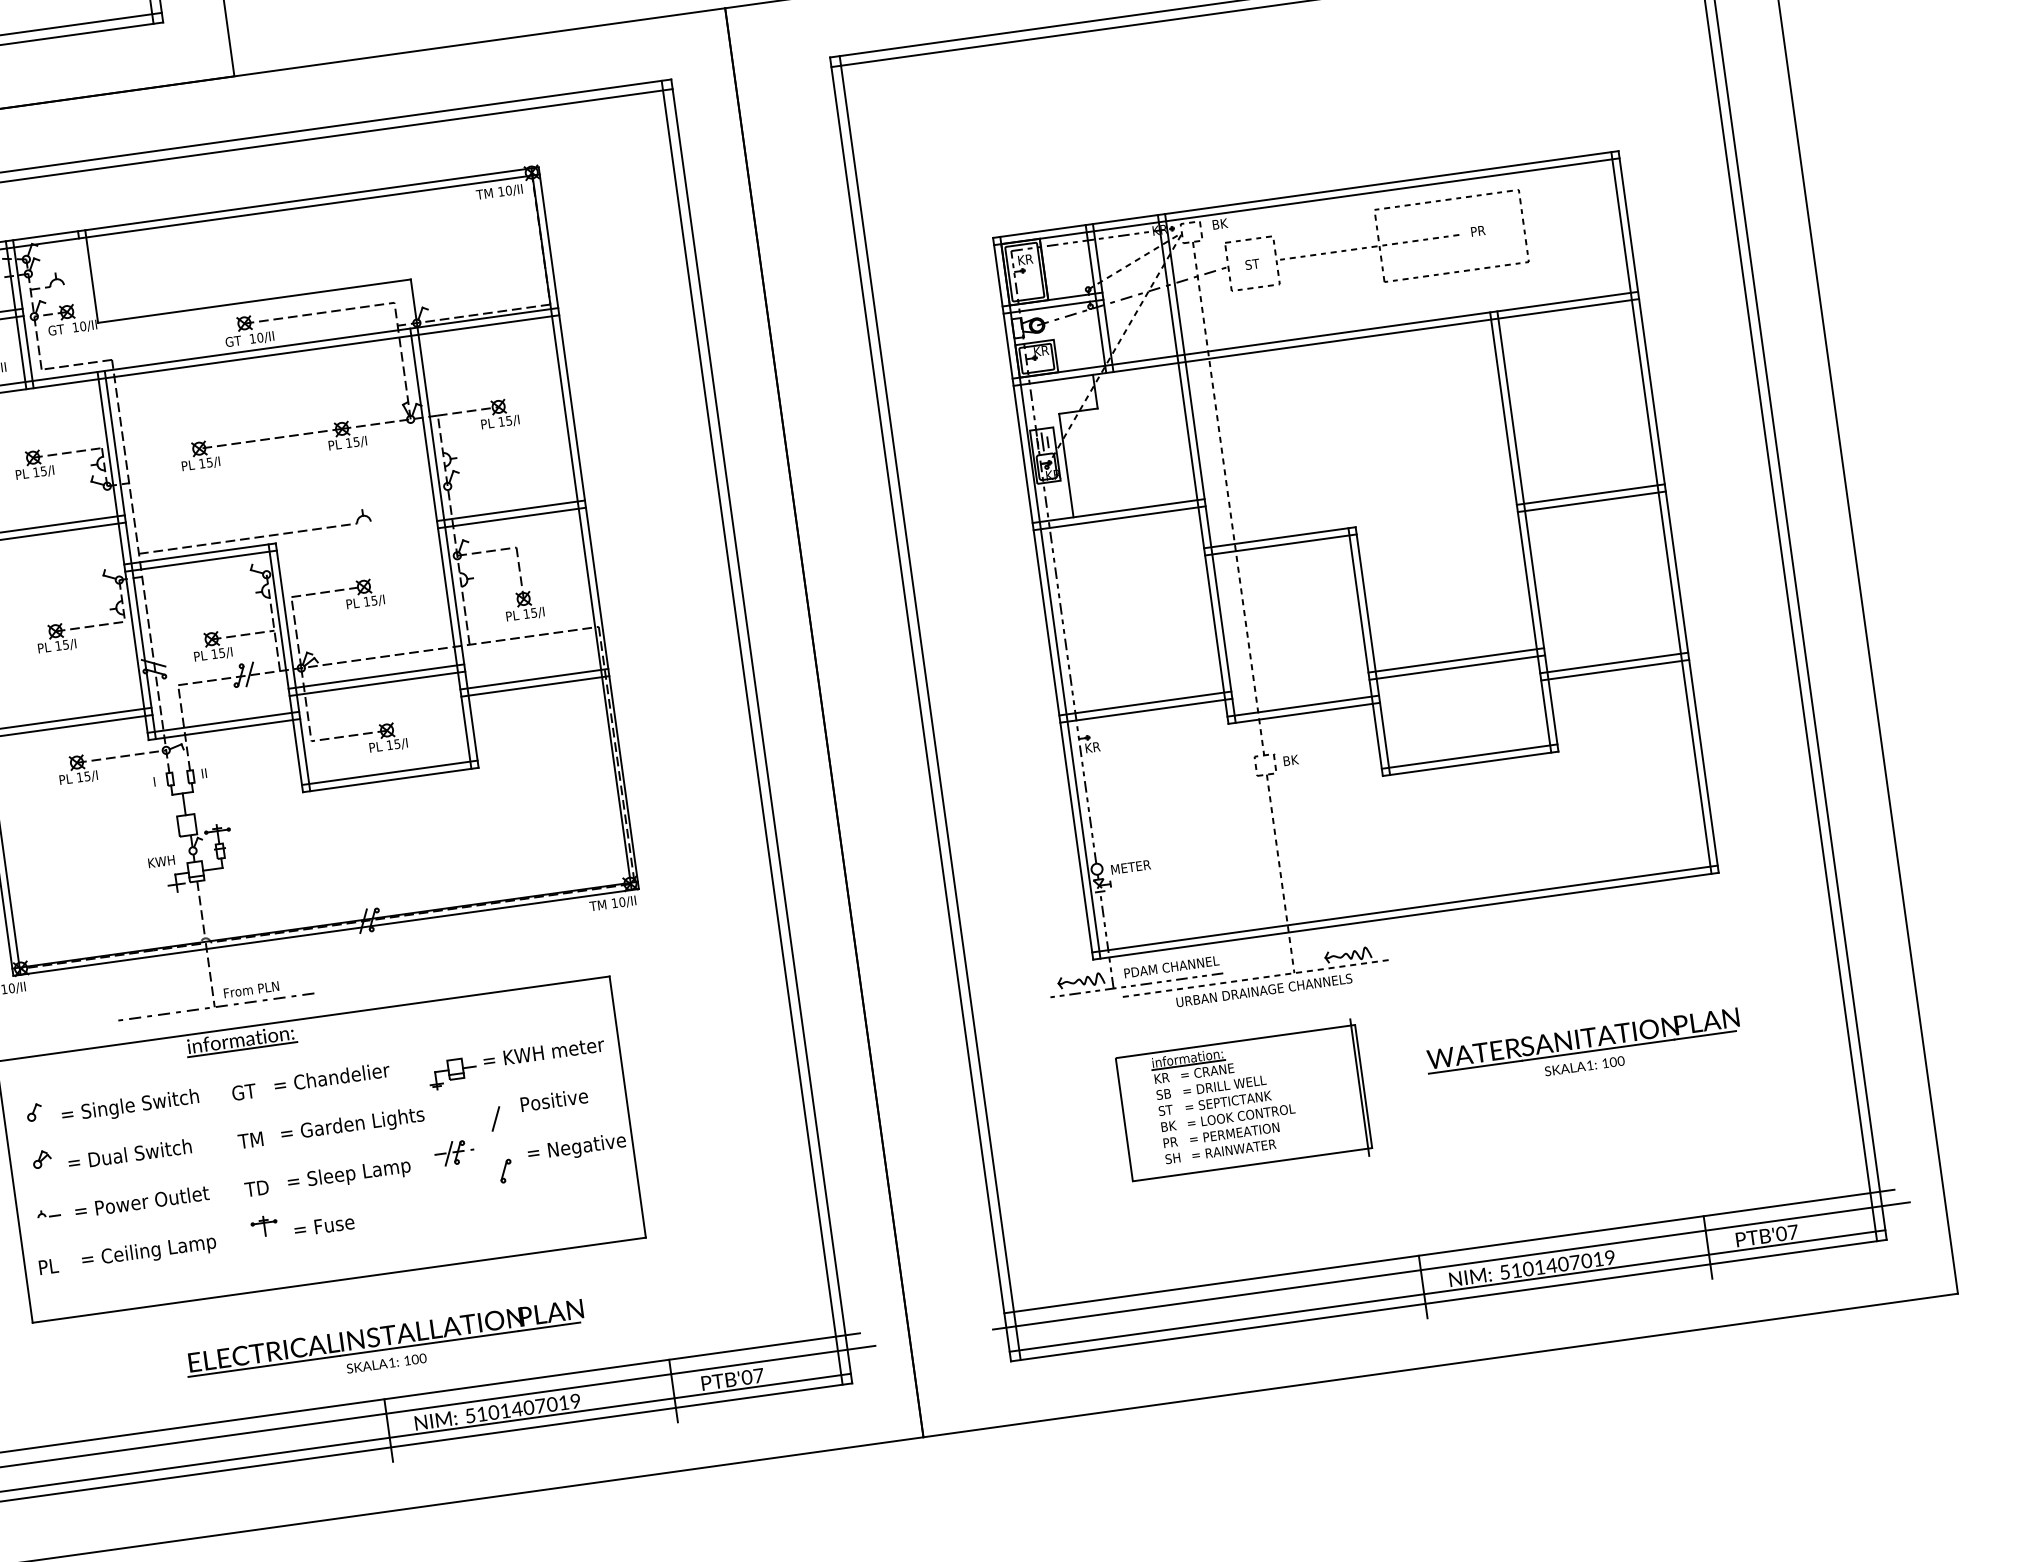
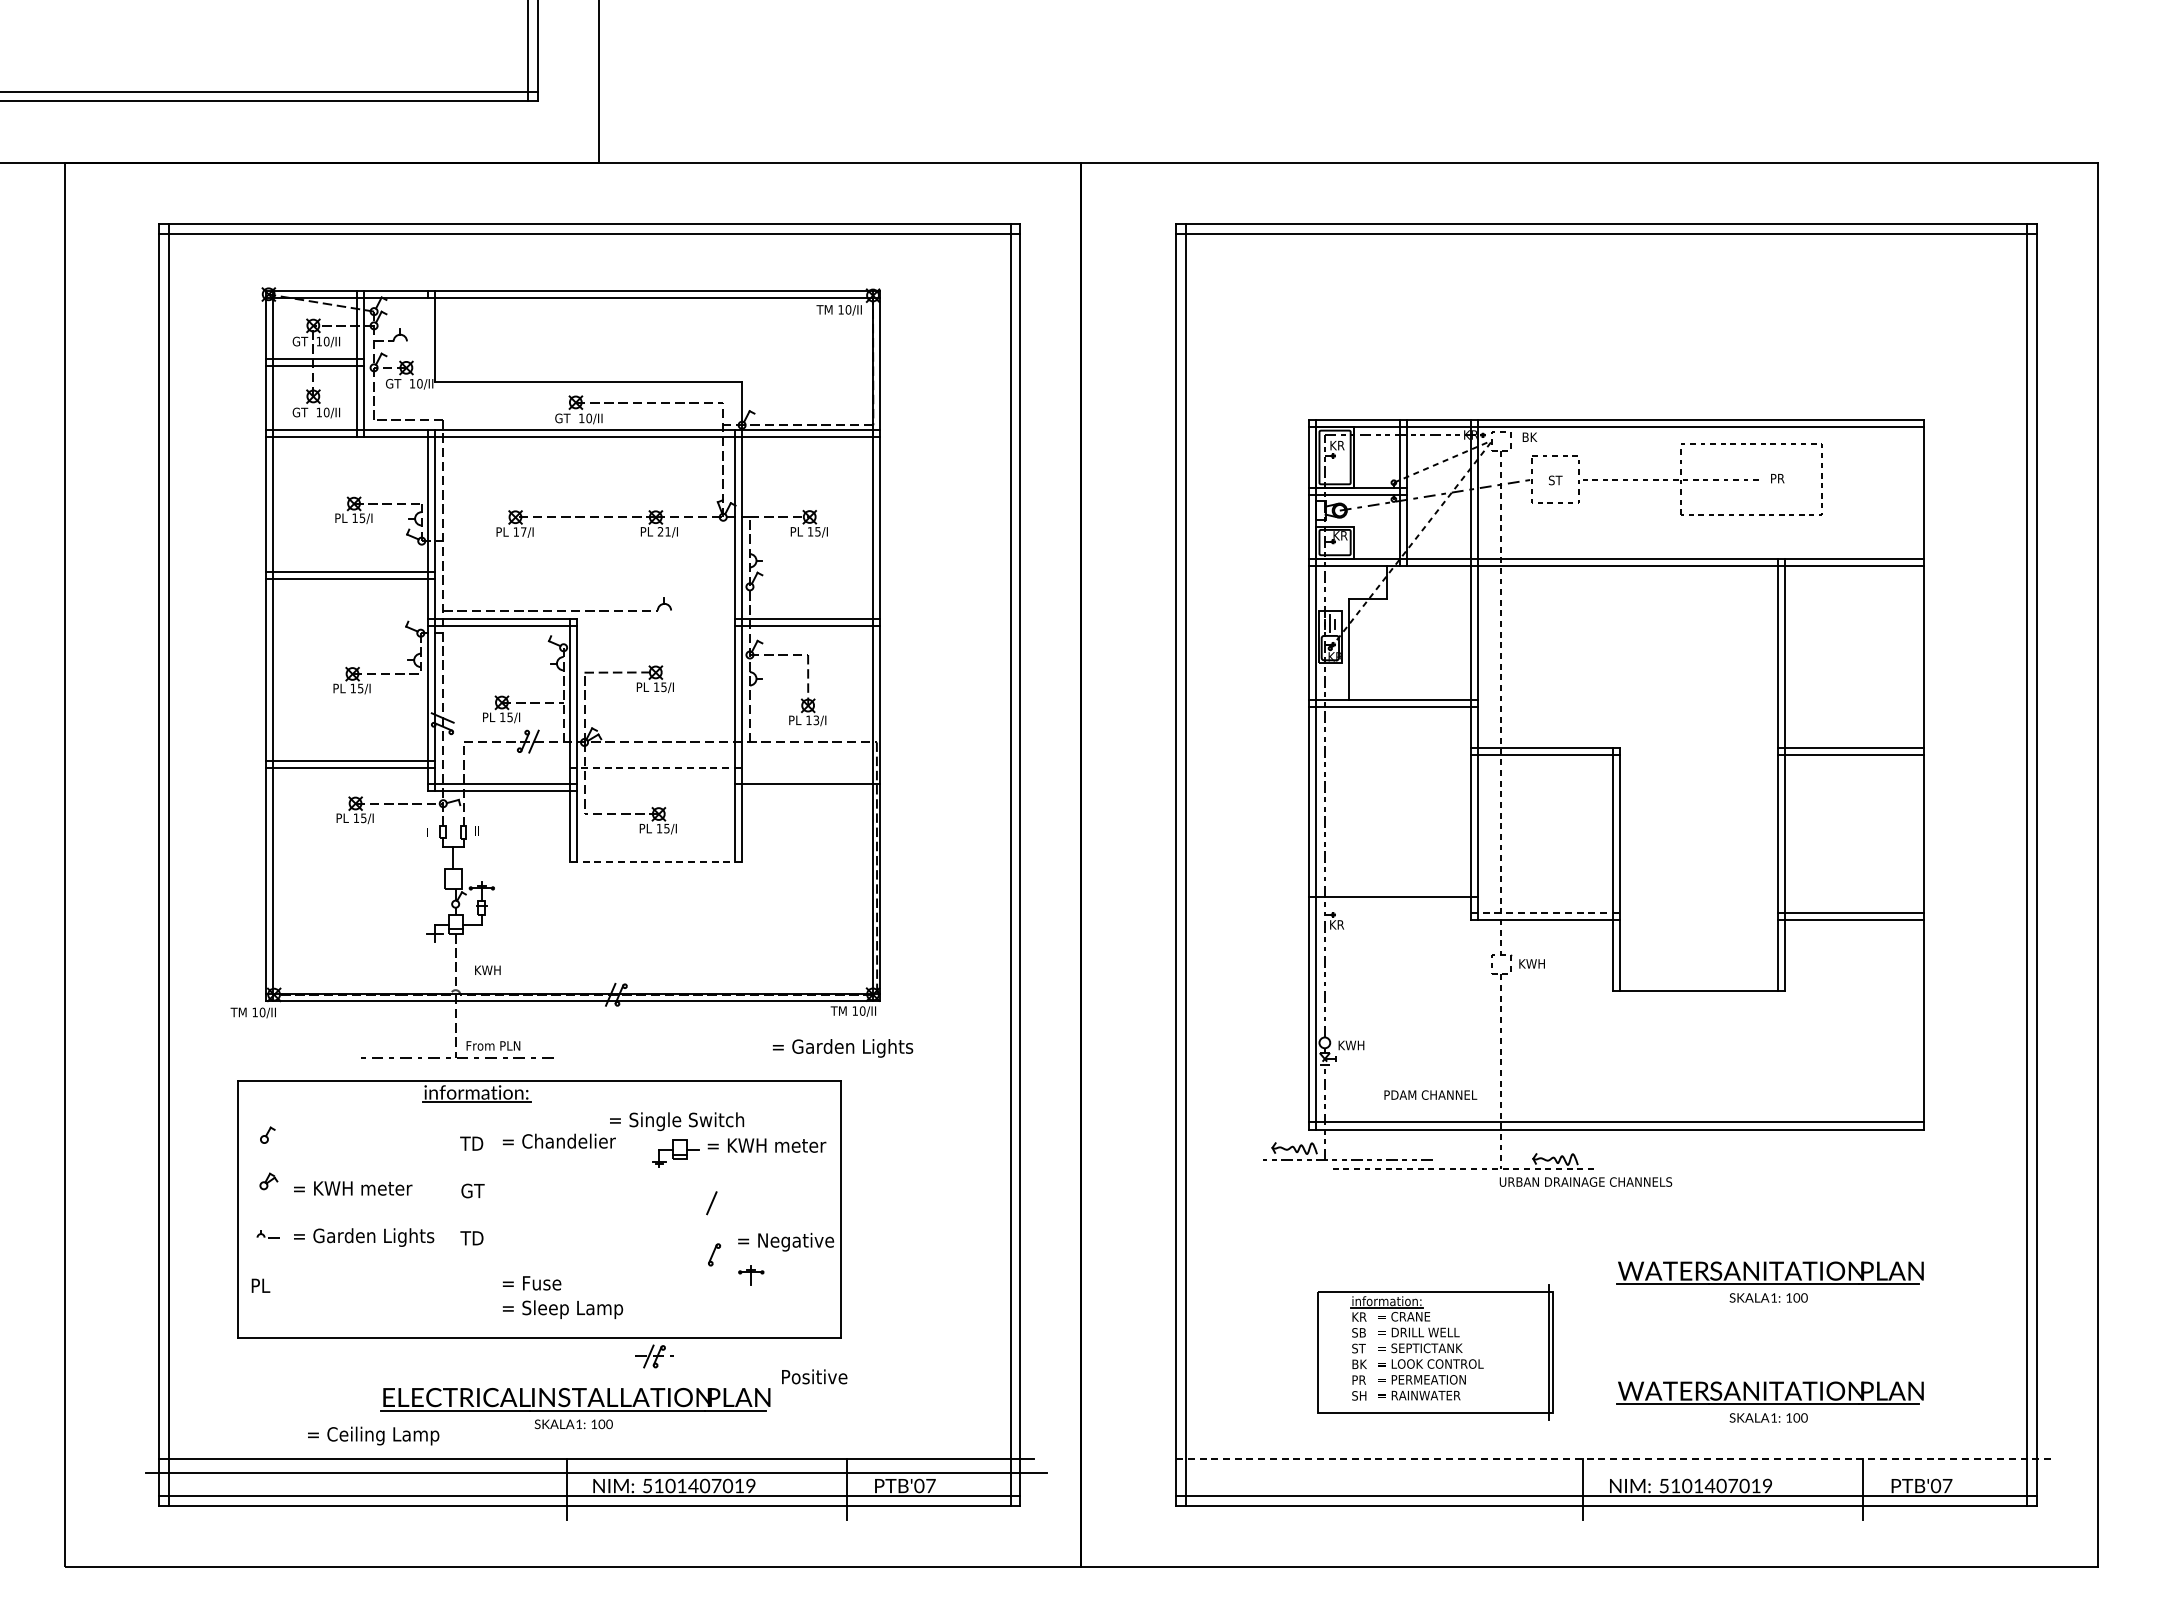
text: (351, 442) -> (663, 531), 15/I -> 21/I
text: (209, 462) -> (523, 531), 15/I -> 17/I
line: (1661, 512) -> (1916, 774), removed
text: (533, 612) -> (815, 719), 15/I -> 13/I
line: (1455, 660) -> (1698, 889), removed
line: (1456, 667) -> (1698, 896), removed
line: (376, 676) -> (655, 760), removed
line: (378, 683) -> (656, 767), solid -> dashed
line: (535, 686) -> (807, 791), removed
line: (1145, 703) -> (1393, 889), removed
line: (1303, 706) -> (1545, 913), solid -> dashed
line: (1469, 757) -> (1698, 984), removed
text: (1297, 759) -> (1532, 963), BK -> KWH
line: (389, 773) -> (655, 855), removed
line: (390, 780) -> (655, 862), solid -> dashed
text: (161, 860) -> (487, 969), moved
text: (1130, 867) -> (1357, 1045), METER -> KWH
text: (1171, 966) -> (1430, 1094), moved
text: (1263, 989) -> (1585, 1181), moved
text: (243, 1092) -> (472, 1143), GT -> TD
text: (554, 1099) -> (814, 1376), moved
part: (1244, 1103) -> (1435, 1352), moved
text: (130, 1106) -> (677, 1121), moved
text: (352, 1125) -> (842, 1048), moved
text: (250, 1139) -> (472, 1190), TM -> GT
text: (140, 1152) -> (364, 1187), = Dual Switch -> = KWH meter
part: (454, 1153) -> (654, 1356), moved
part: (1600, 1171) -> (1769, 1401), added
text: (349, 1174) -> (563, 1309), moved
text: (156, 1201) -> (373, 1237), = Power Outlet -> = Garden Lights
part: (264, 1226) -> (751, 1275), moved
text: (148, 1251) -> (373, 1435), moved
line: (1449, 1251) -> (1613, 1458), solid -> dashed
line: (1450, 1265) -> (1612, 1472), removed

